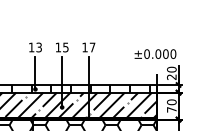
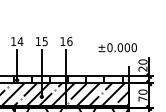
text: (39, 47) -> (20, 41), 13 -> 14
text: (92, 47) -> (69, 41), 17 -> 16
text: (155, 53) -> (117, 47), moved

